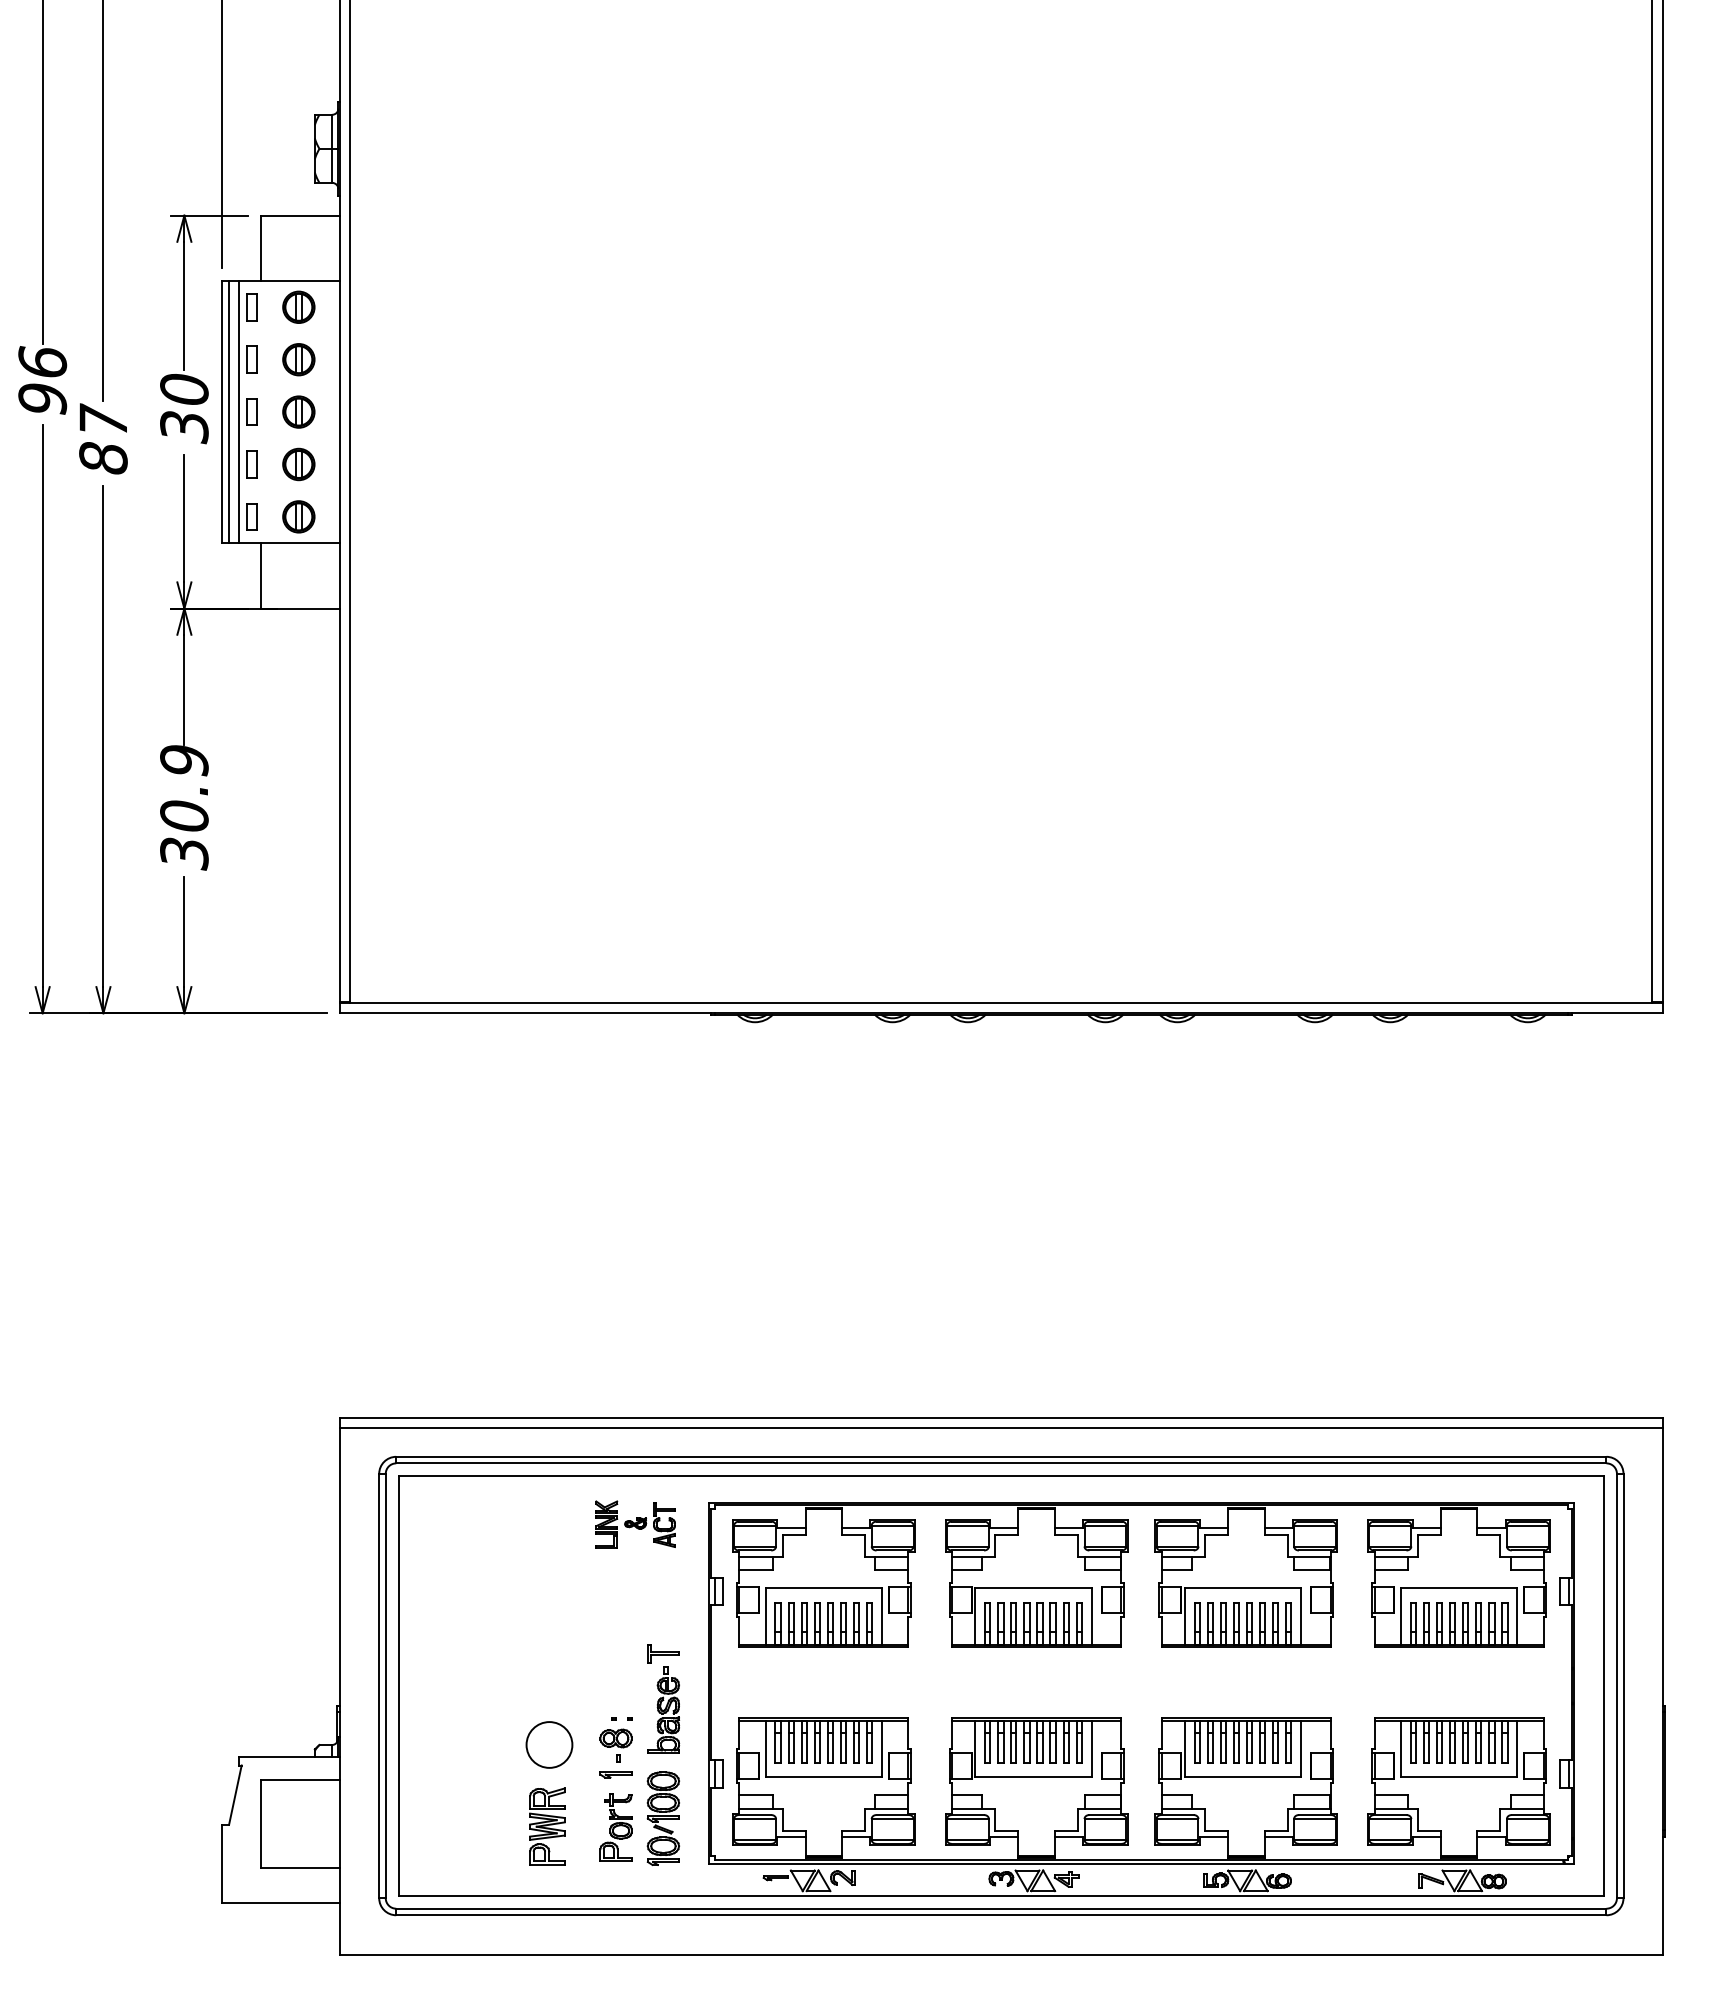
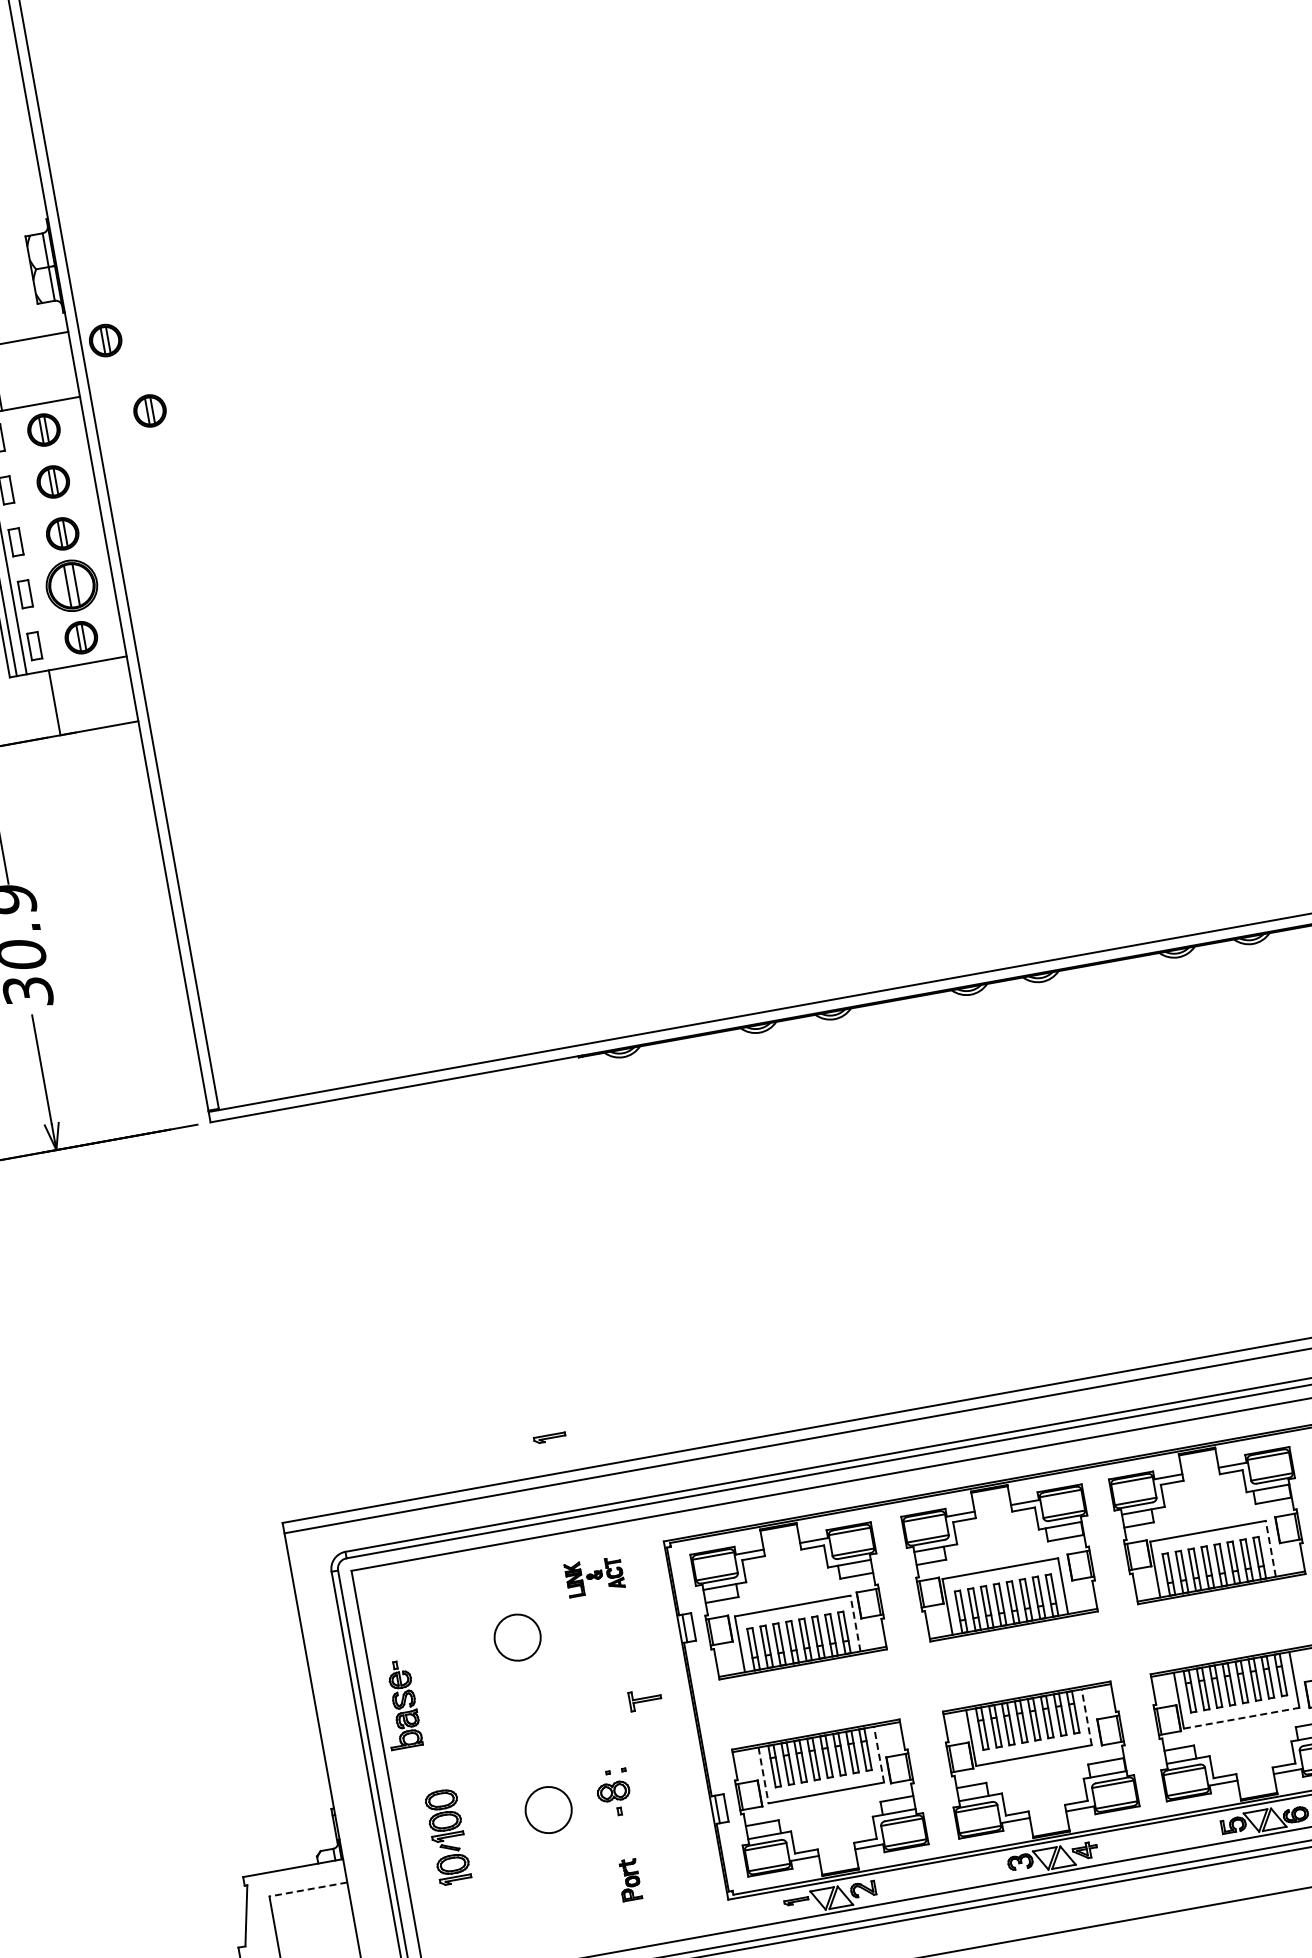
part: (374, 230) -> (105, 340), added
part: (405, 306) -> (149, 410), added
part: (298, 464) -> (71, 585), size x1.6
part: (635, 1524) -> (594, 1576), size x0.7
circle: (549, 1570) -> (517, 1637), added
line: (882, 1616) -> (855, 1623), solid -> dashed
line: (1301, 1616) -> (1271, 1548), solid -> dashed
part: (663, 1709) -> (399, 1704), moved
line: (882, 1748) -> (879, 1754), solid -> dashed
line: (1091, 1748) -> (1086, 1716), solid -> dashed
line: (765, 1749) -> (763, 1776), solid -> dashed
part: (615, 1774) -> (549, 1438), moved
line: (1243, 1777) -> (1242, 1718), solid -> dashed
line: (300, 1780) -> (308, 1889), solid -> dashed
part: (662, 1818) -> (447, 1837), moved
part: (547, 1826) -> (561, 1891), removed
part: (615, 1827) -> (628, 1880), size x0.6

